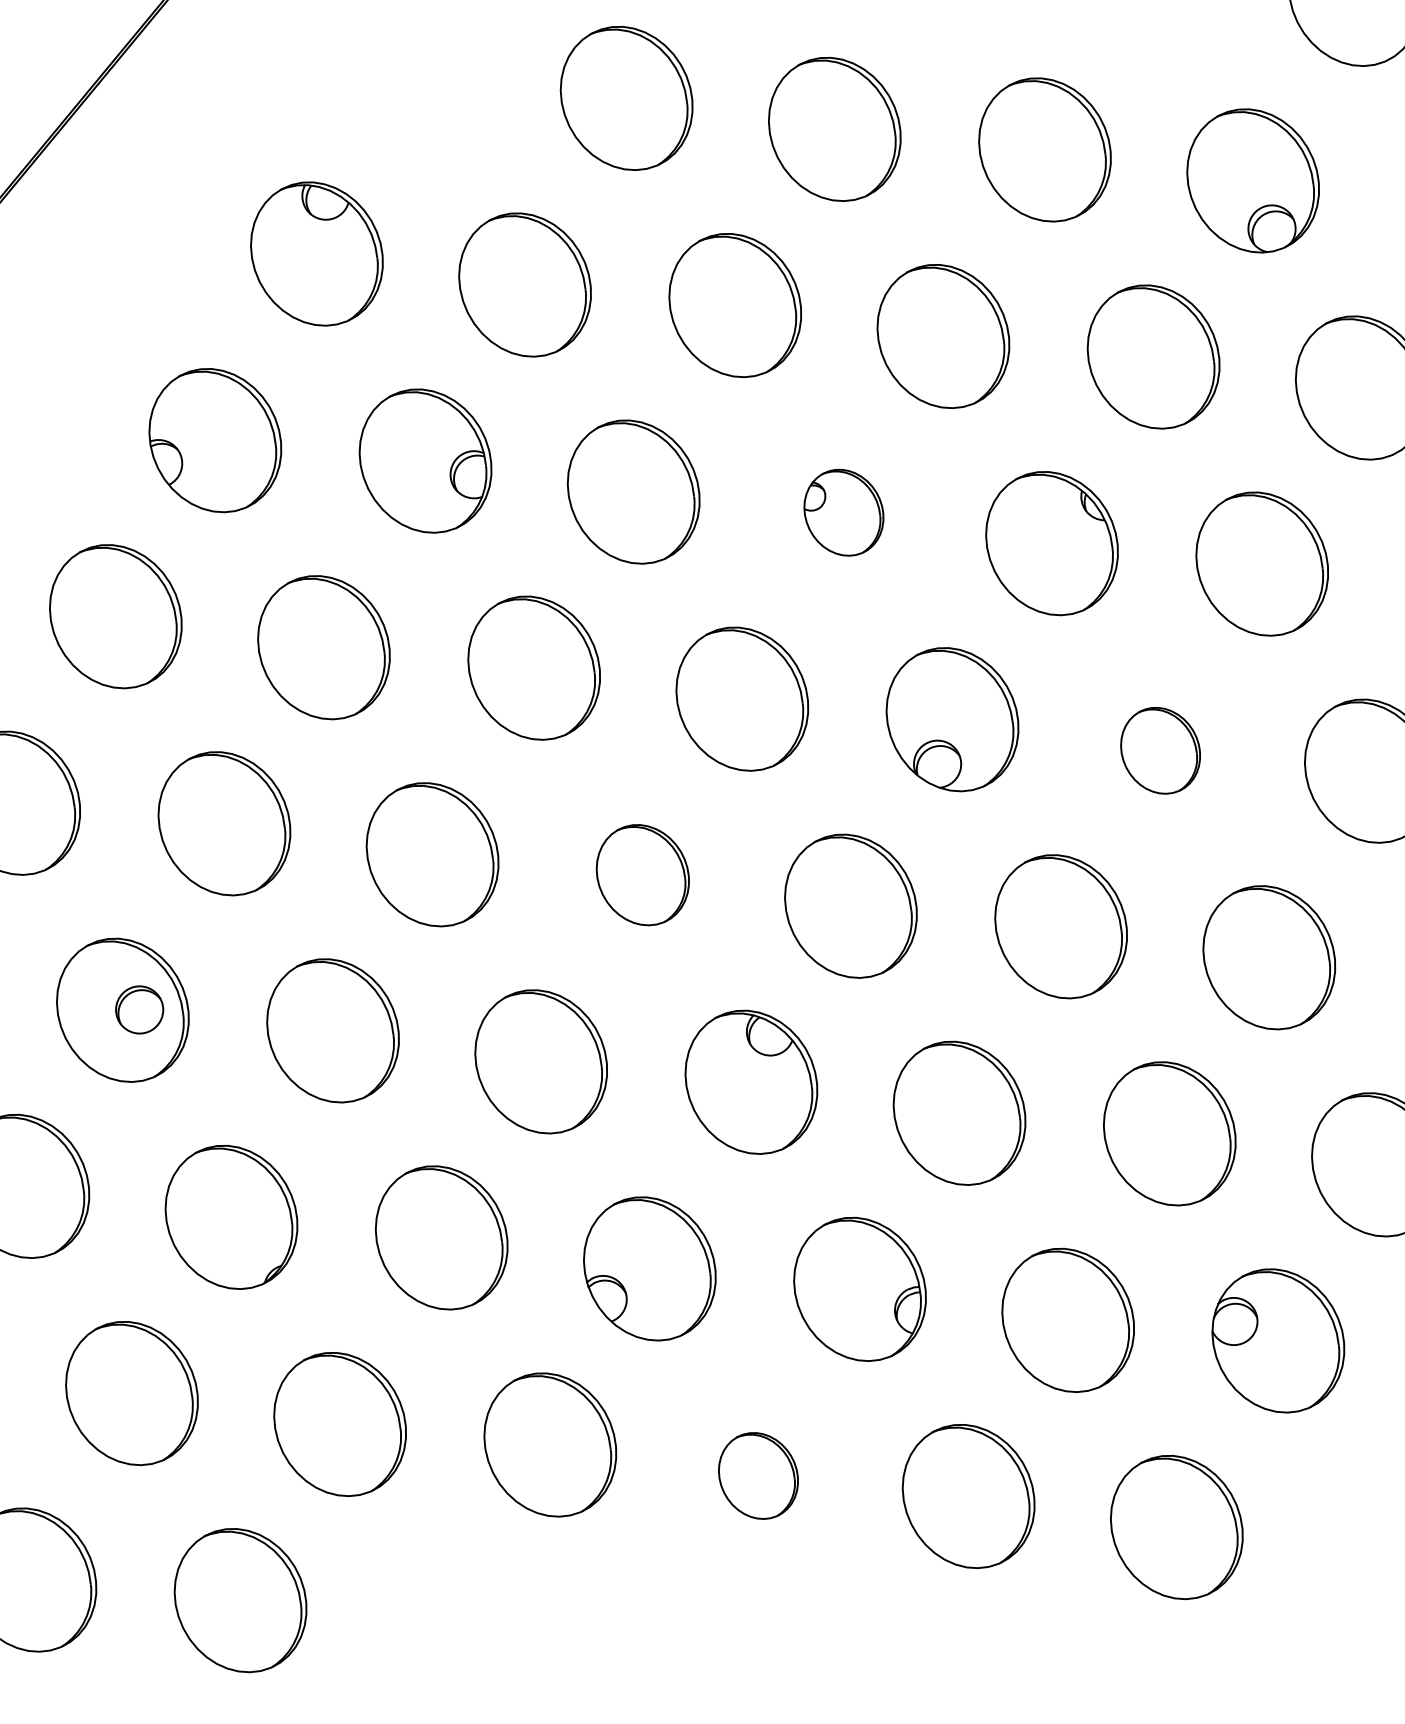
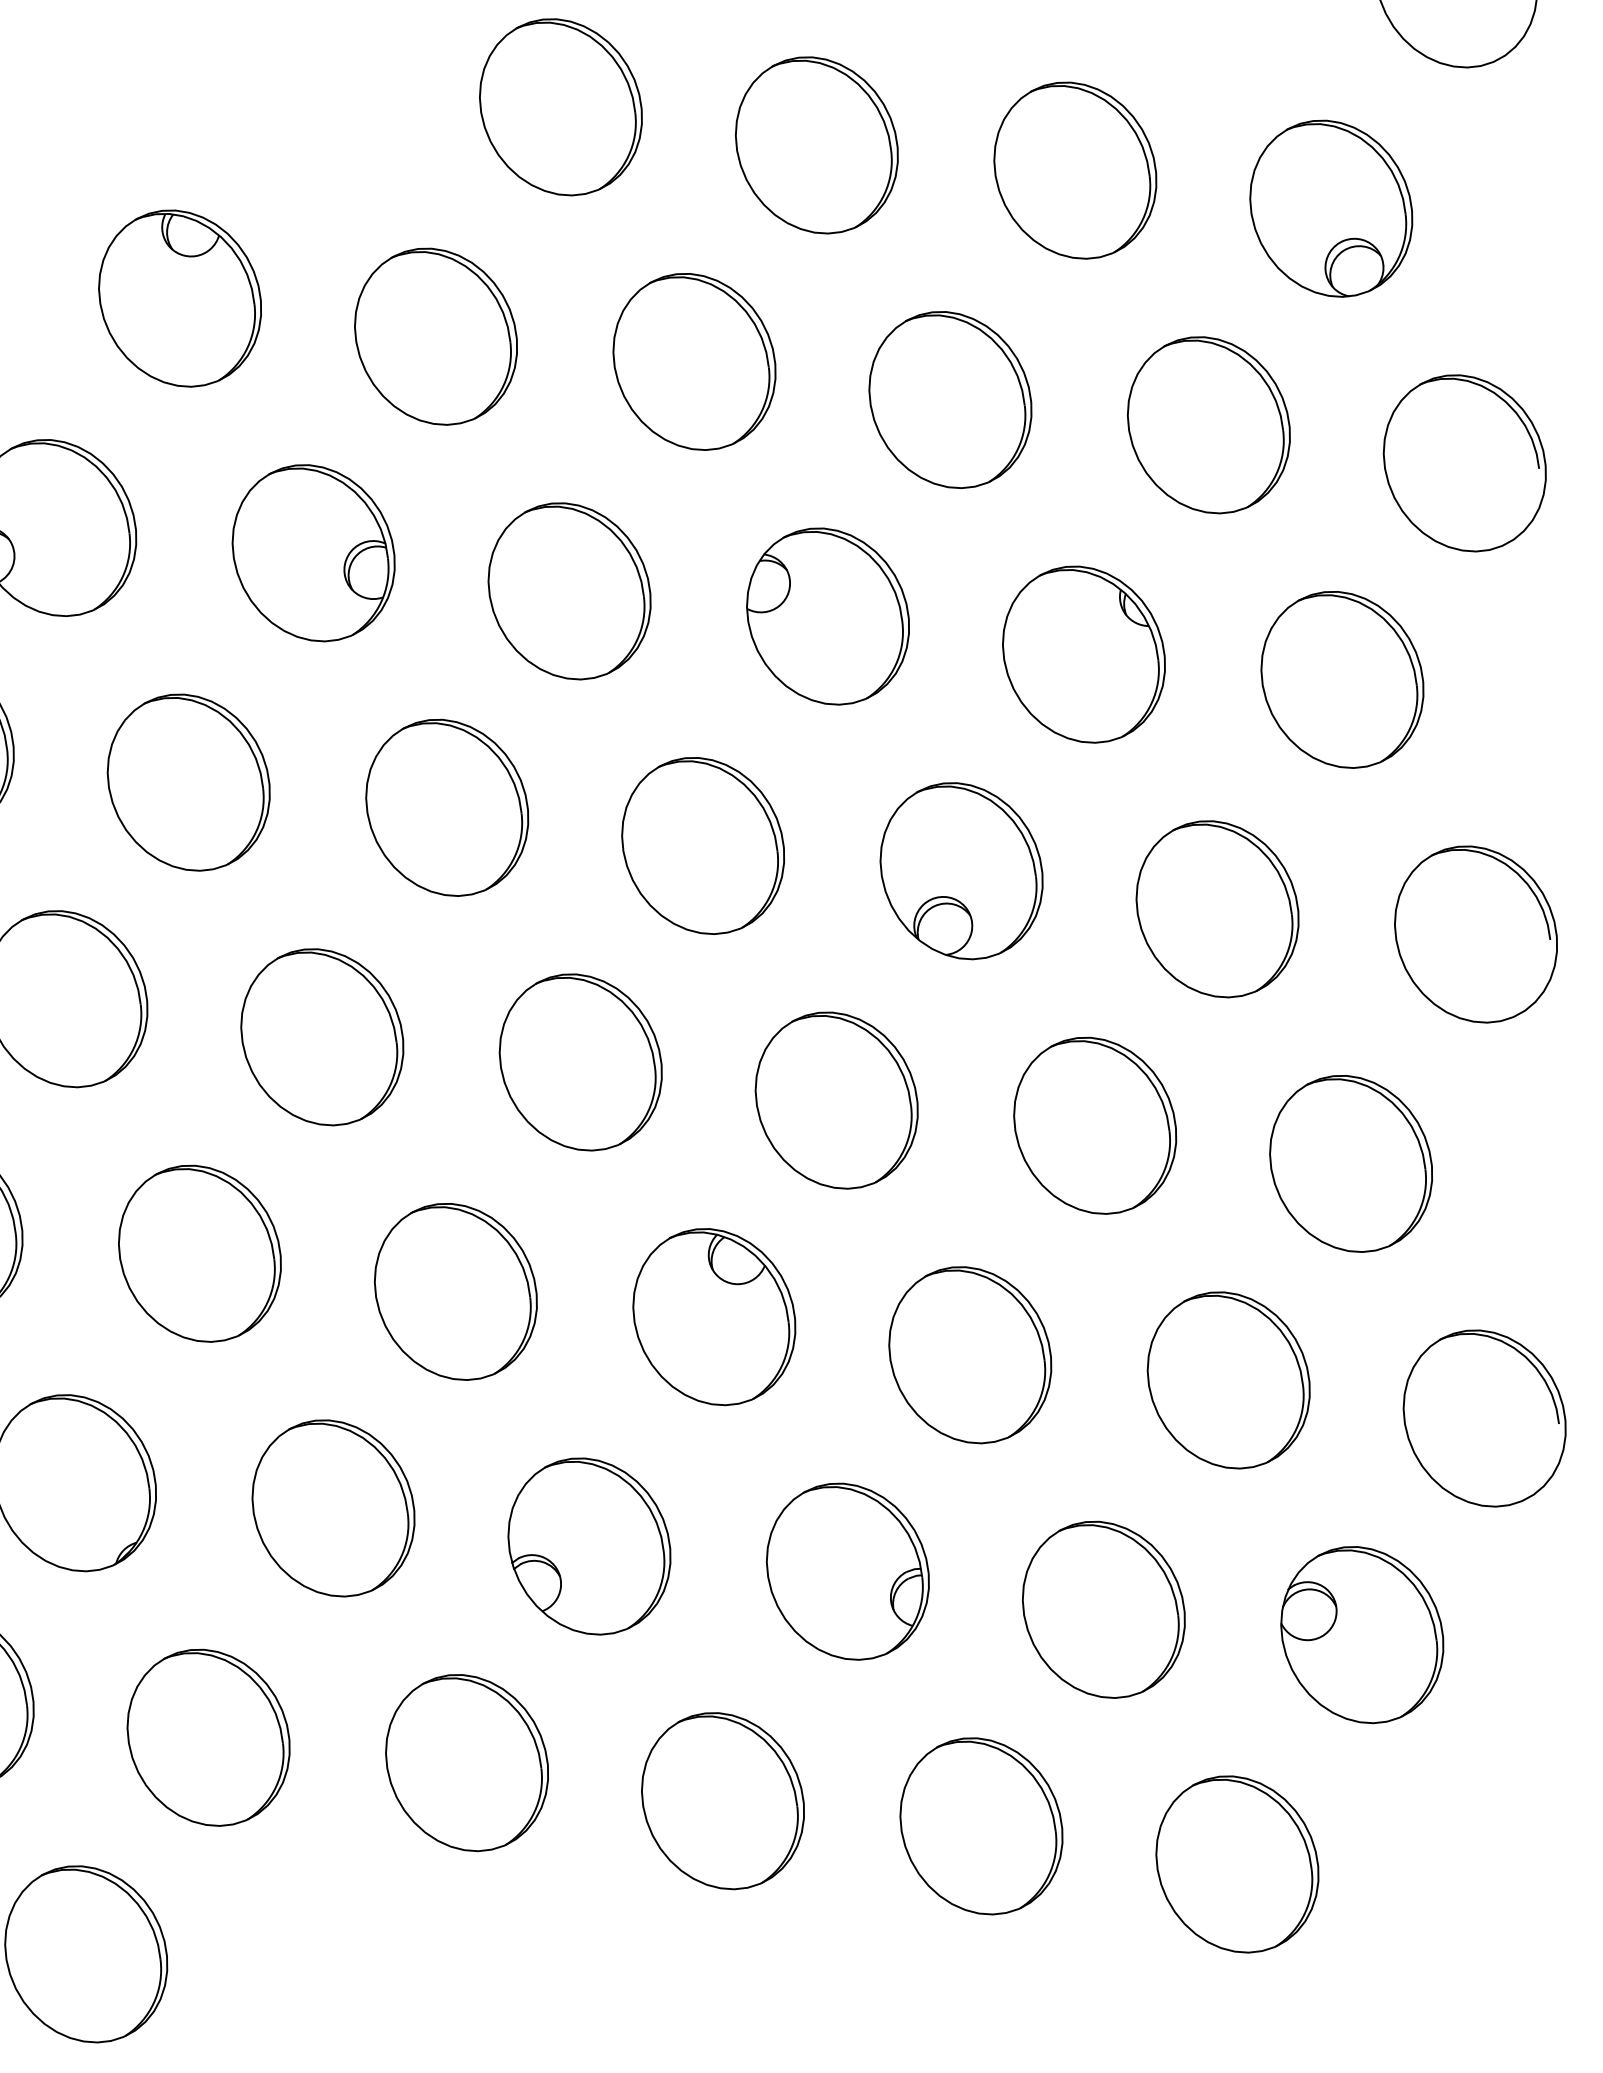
part: (843, 512) -> (827, 616), size x1.67
part: (1160, 750) -> (1217, 909), size x1.67
part: (642, 874) -> (580, 1061), size x1.43
part: (758, 1475) -> (723, 1800), size x1.67

